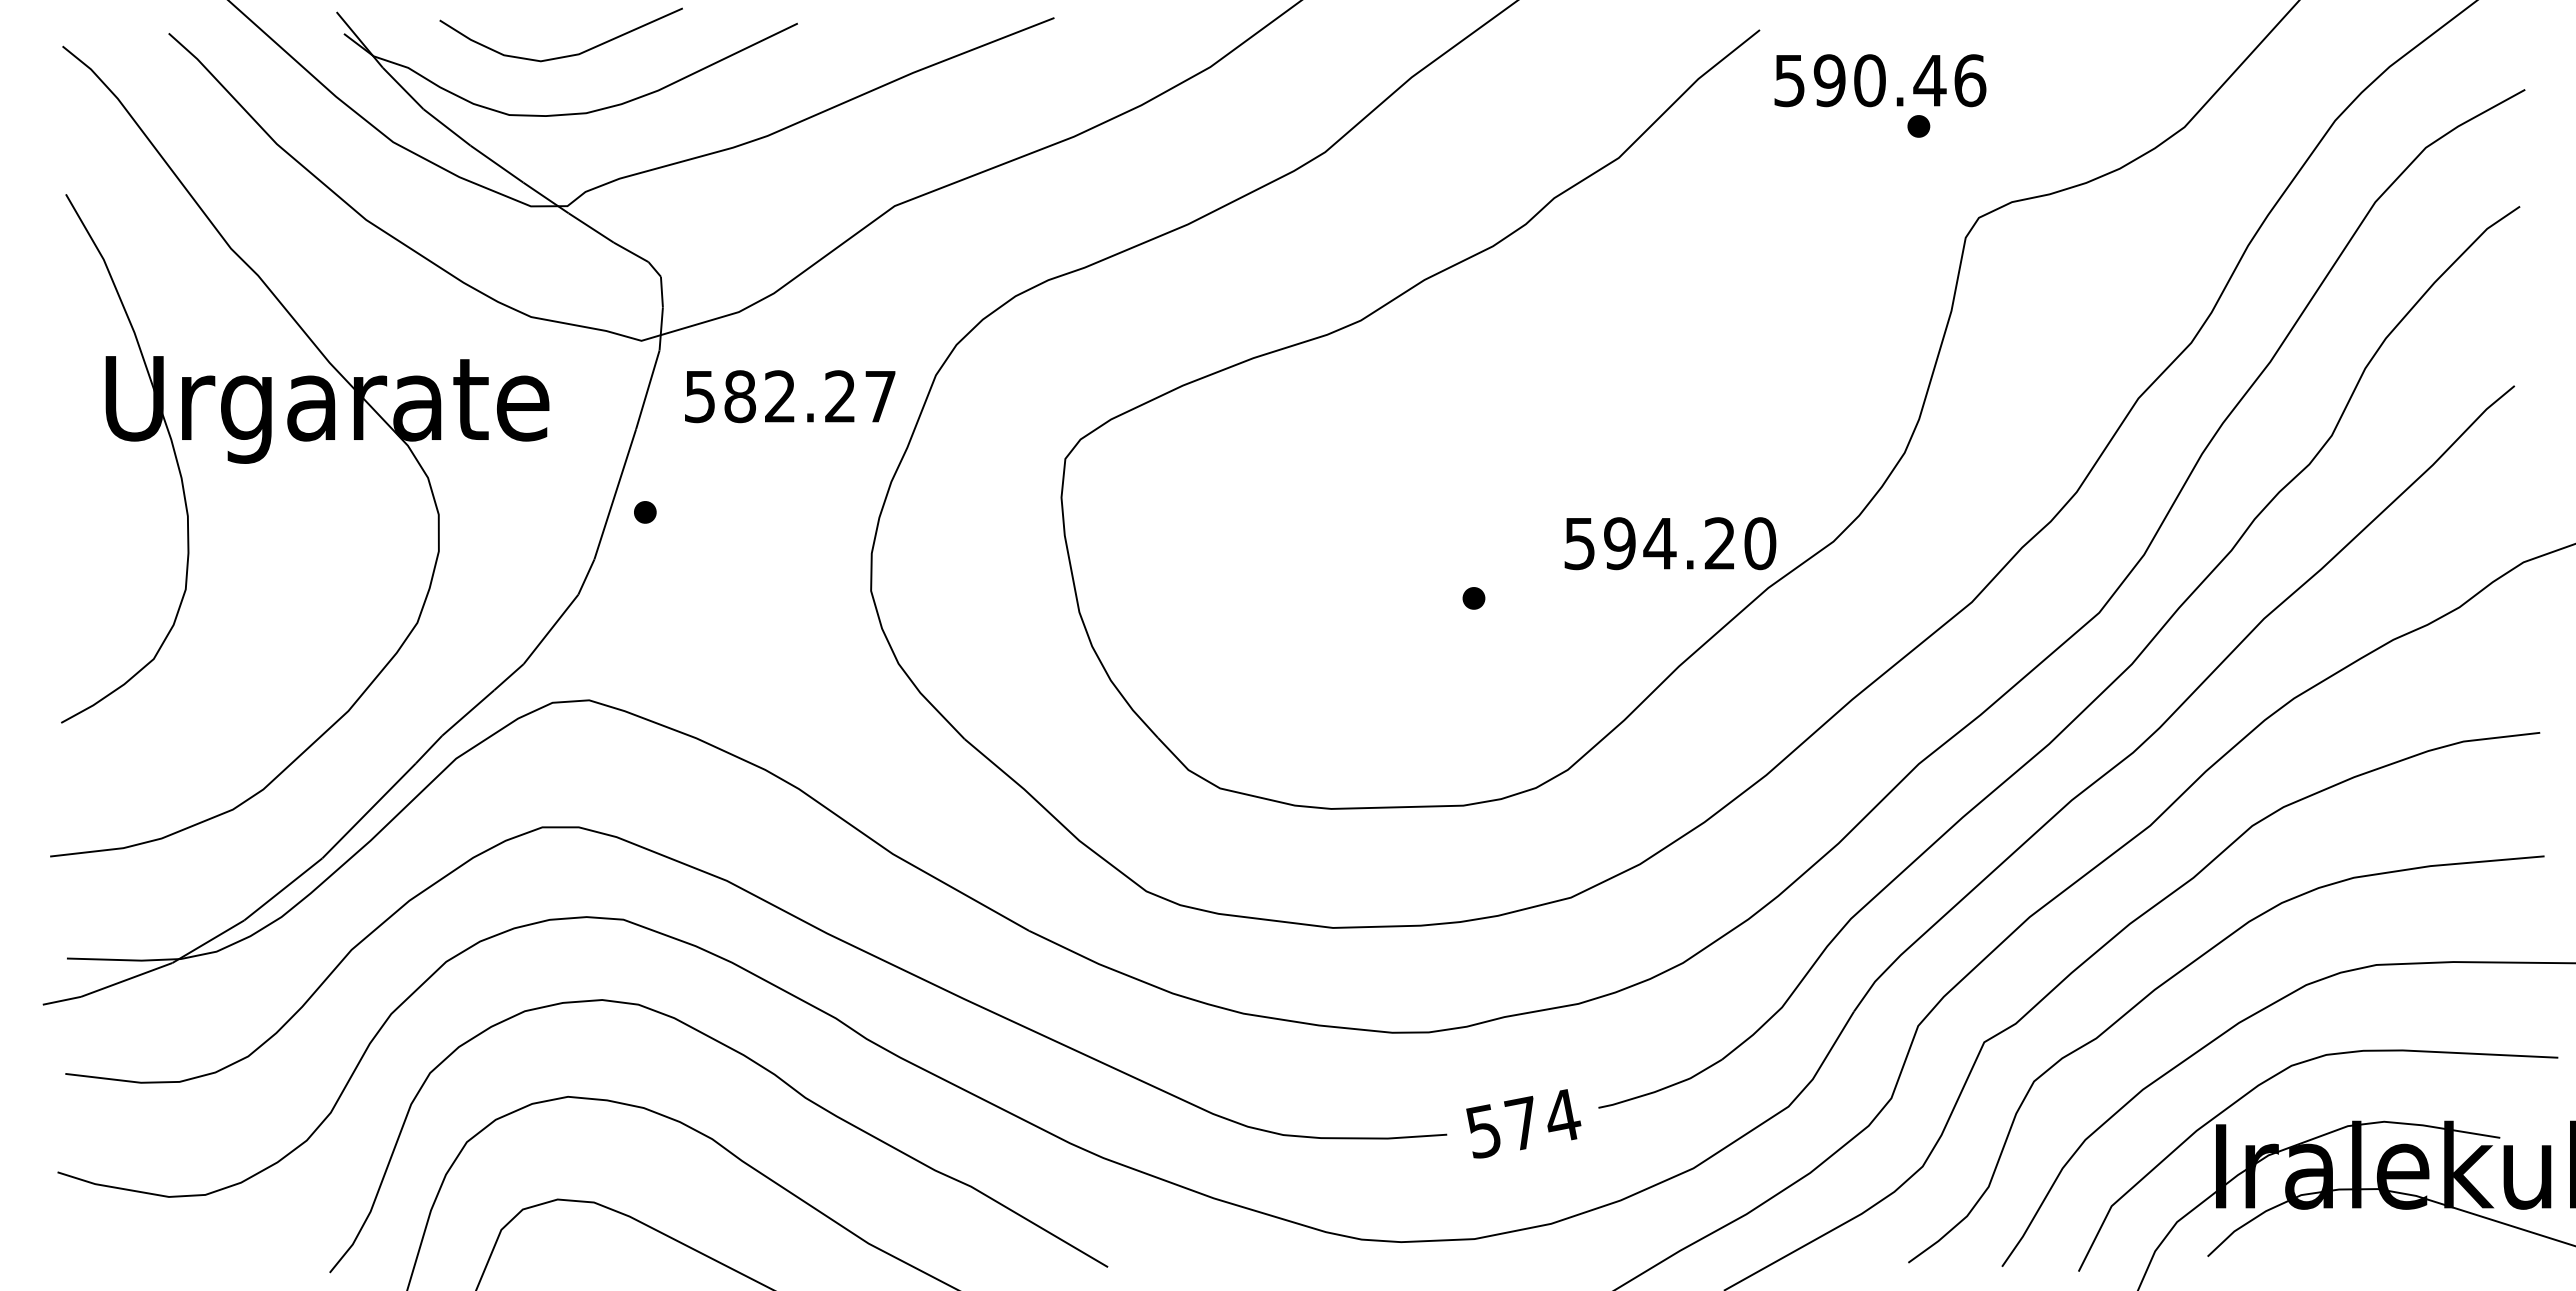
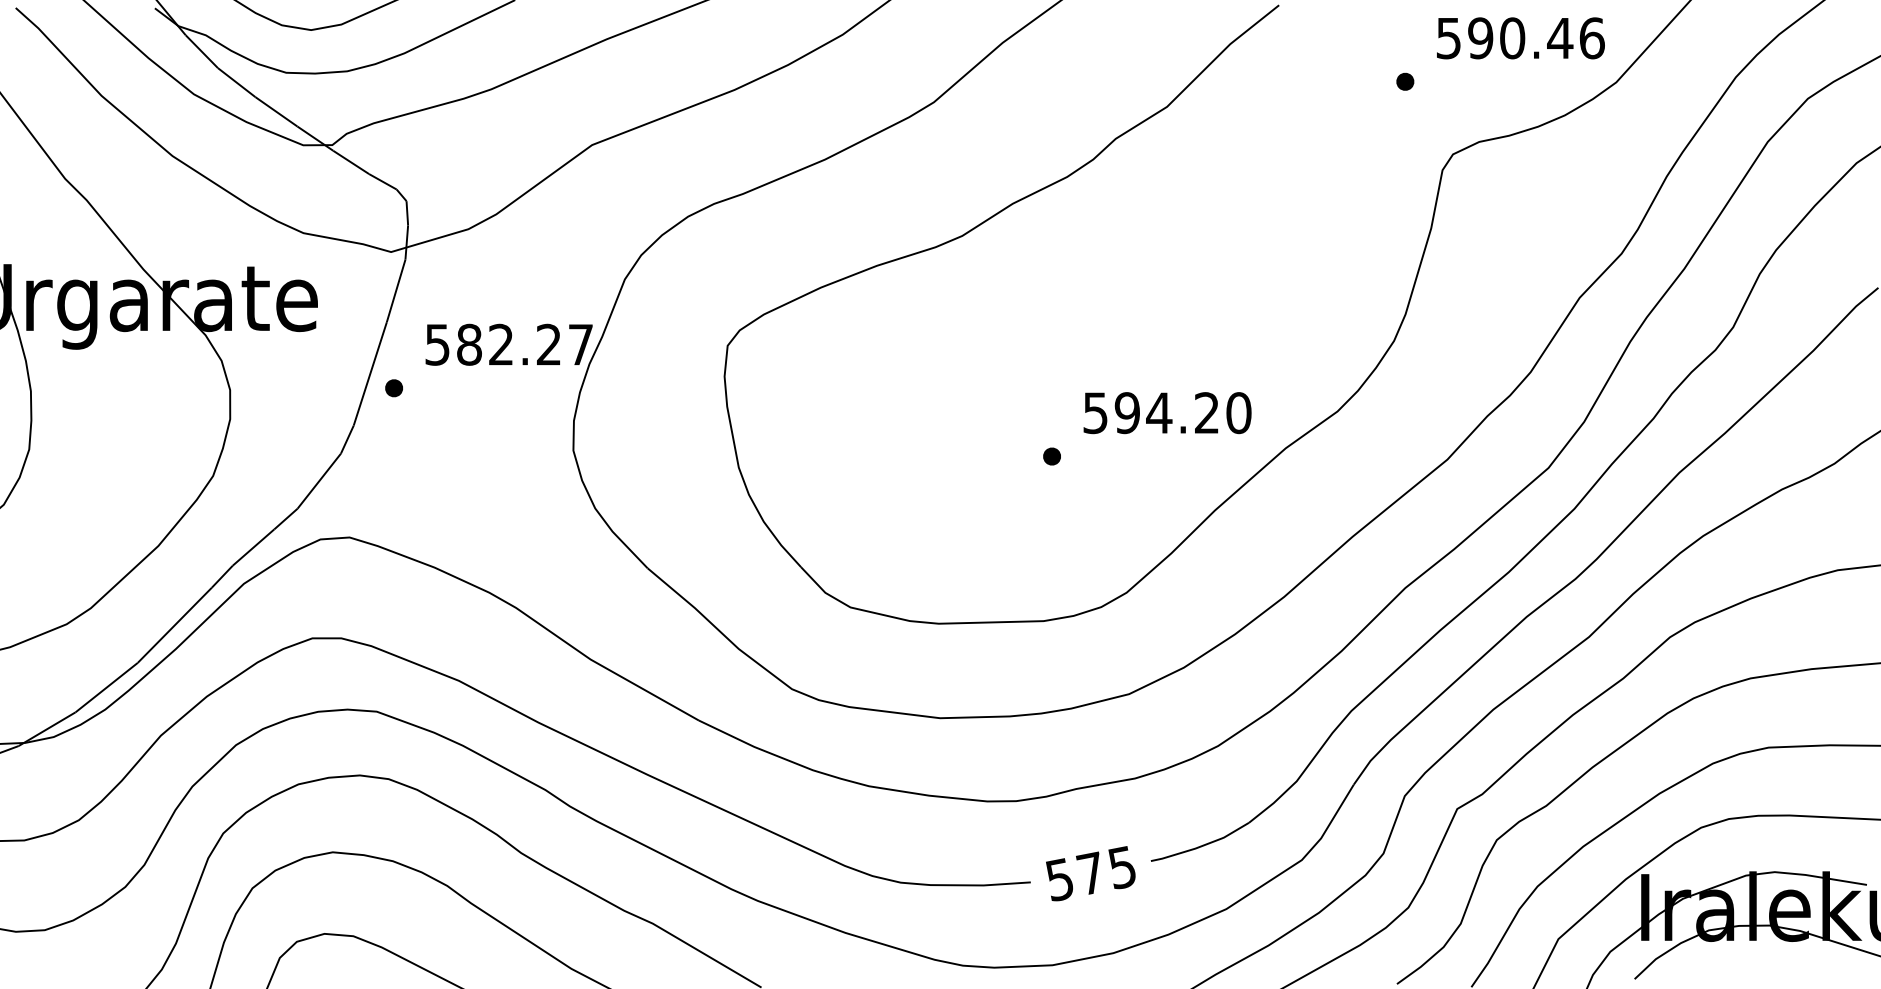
text: (1880, 80) -> (1520, 38), moved
text: (790, 396) -> (509, 344), moved
text: (1670, 543) -> (1167, 412), moved
text: (1563, 1115) -> (1123, 867), 574 -> 575

